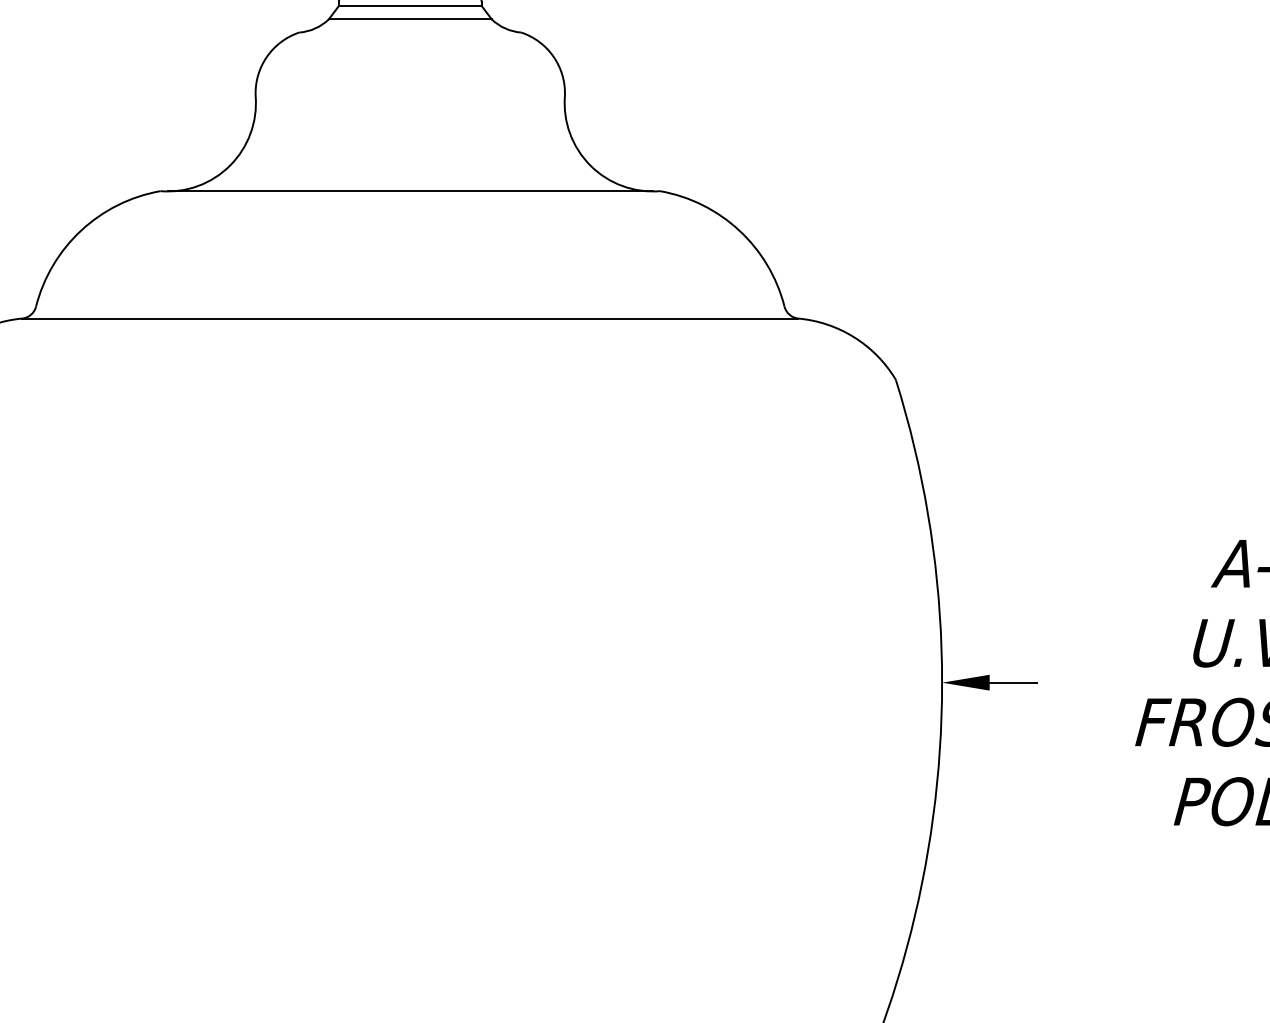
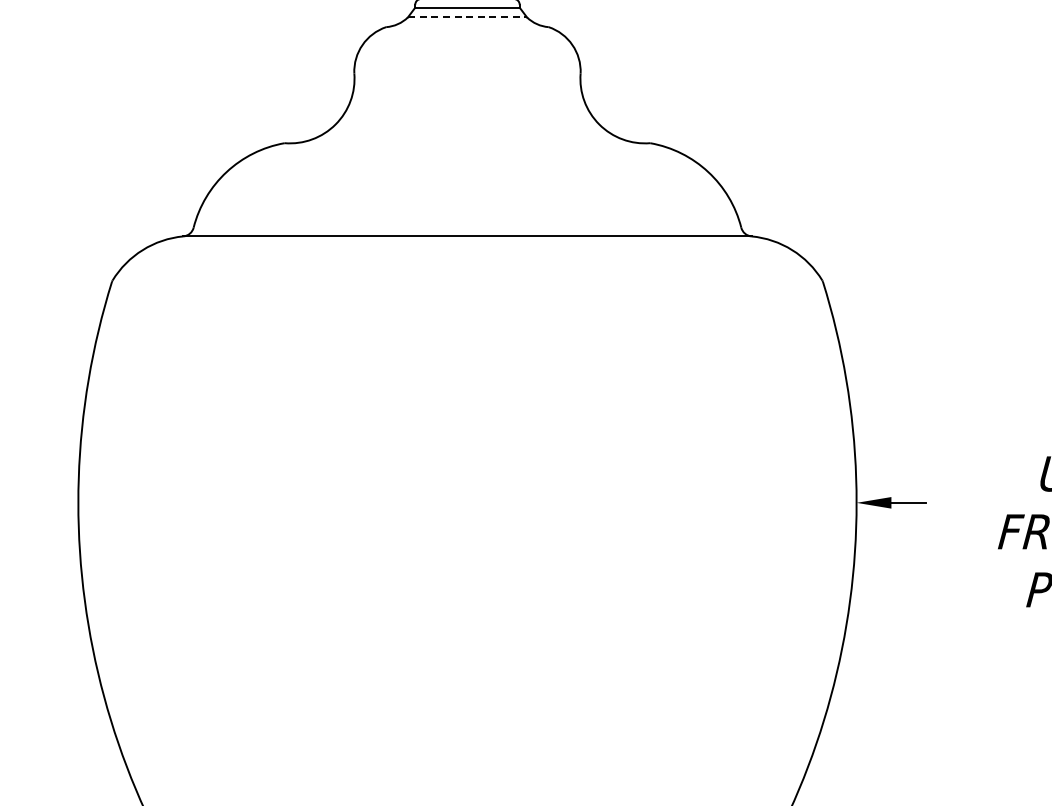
line: (410, 19) -> (467, 17), solid -> dashed
line: (408, 191) -> (466, 143), removed

